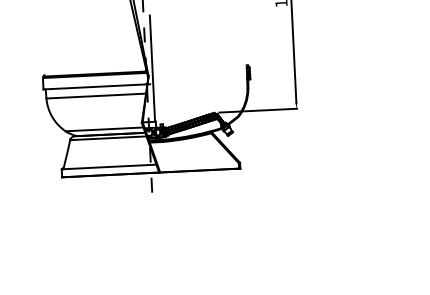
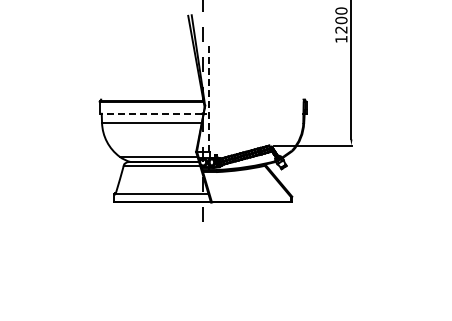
line: (152, 67) -> (209, 97), solid -> dashed
line: (94, 86) -> (150, 113), solid -> dashed

